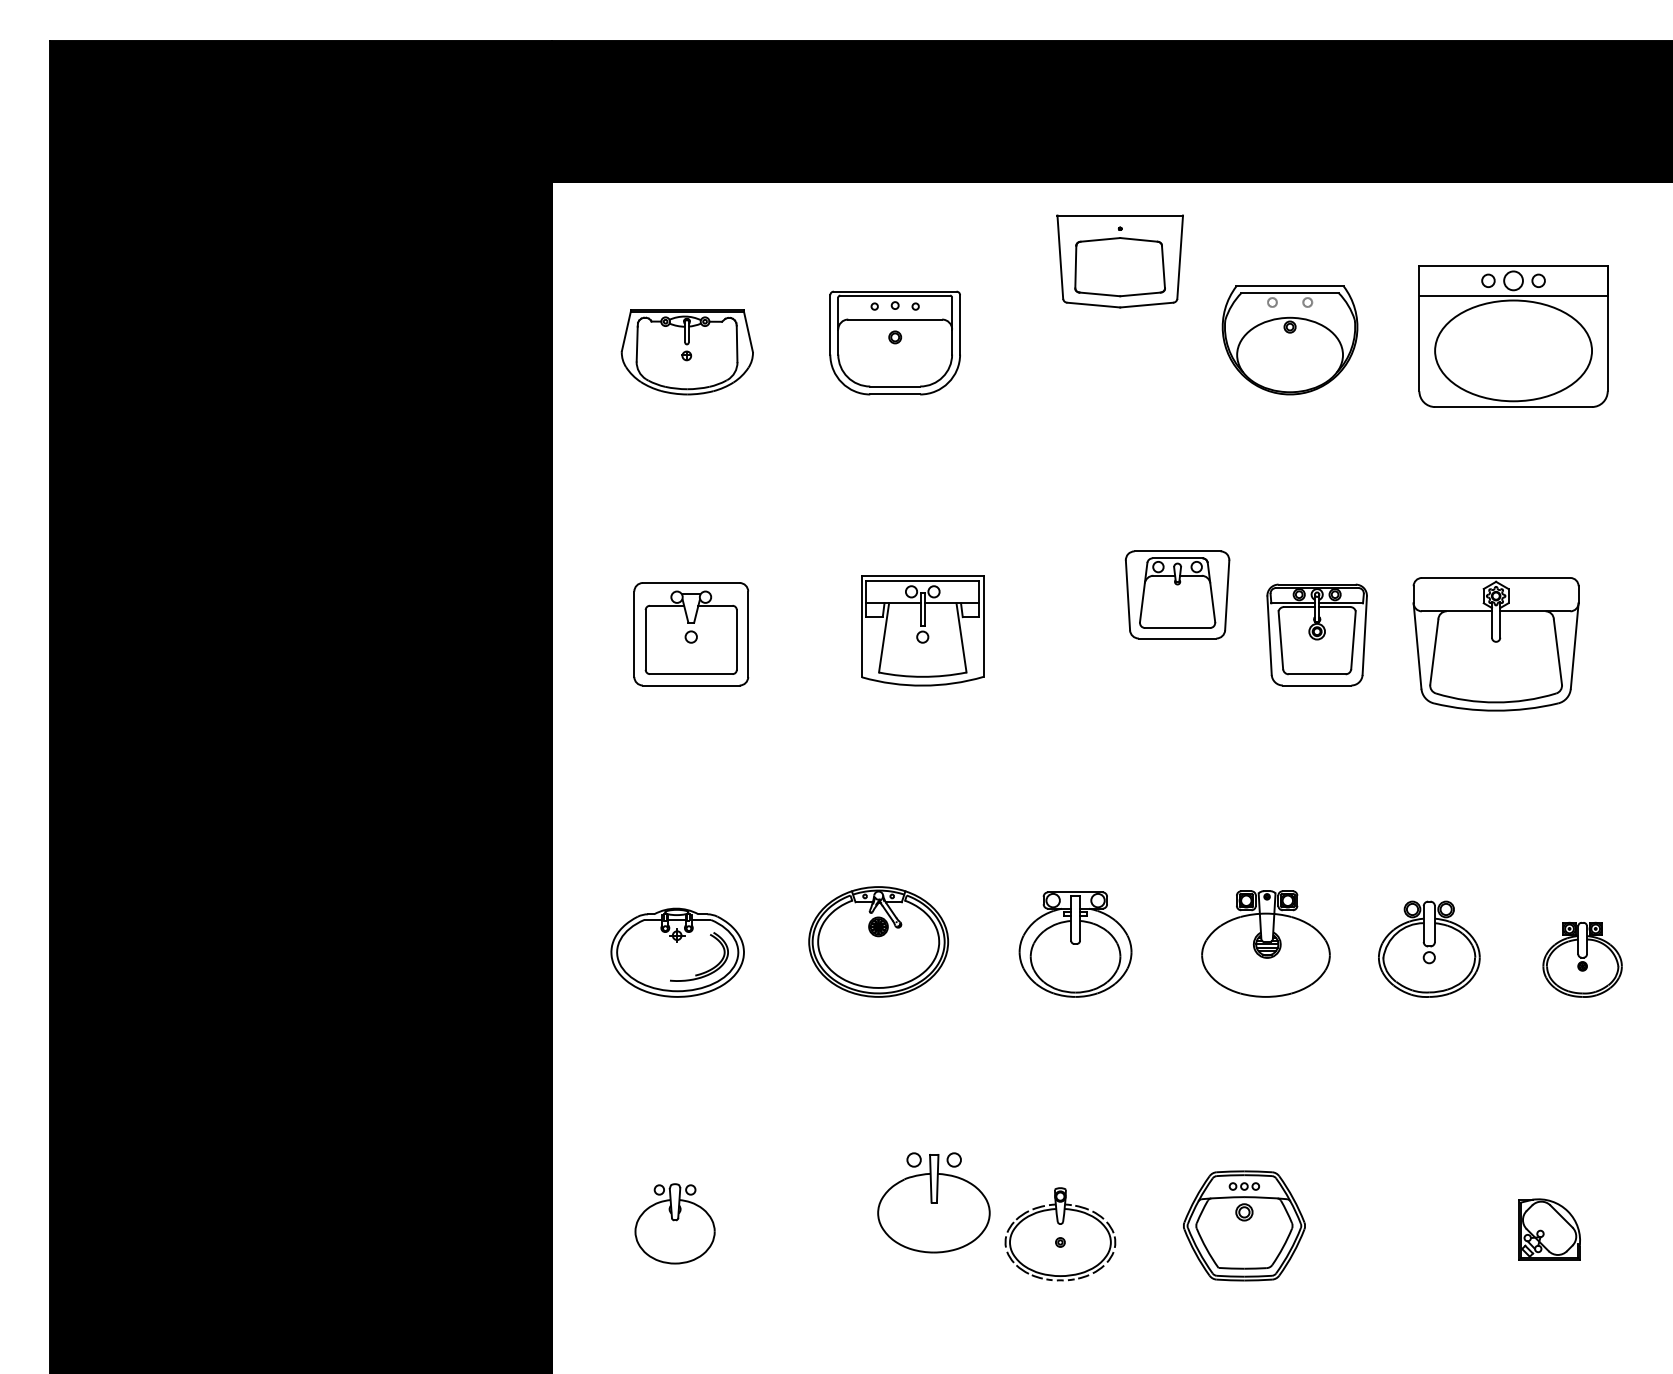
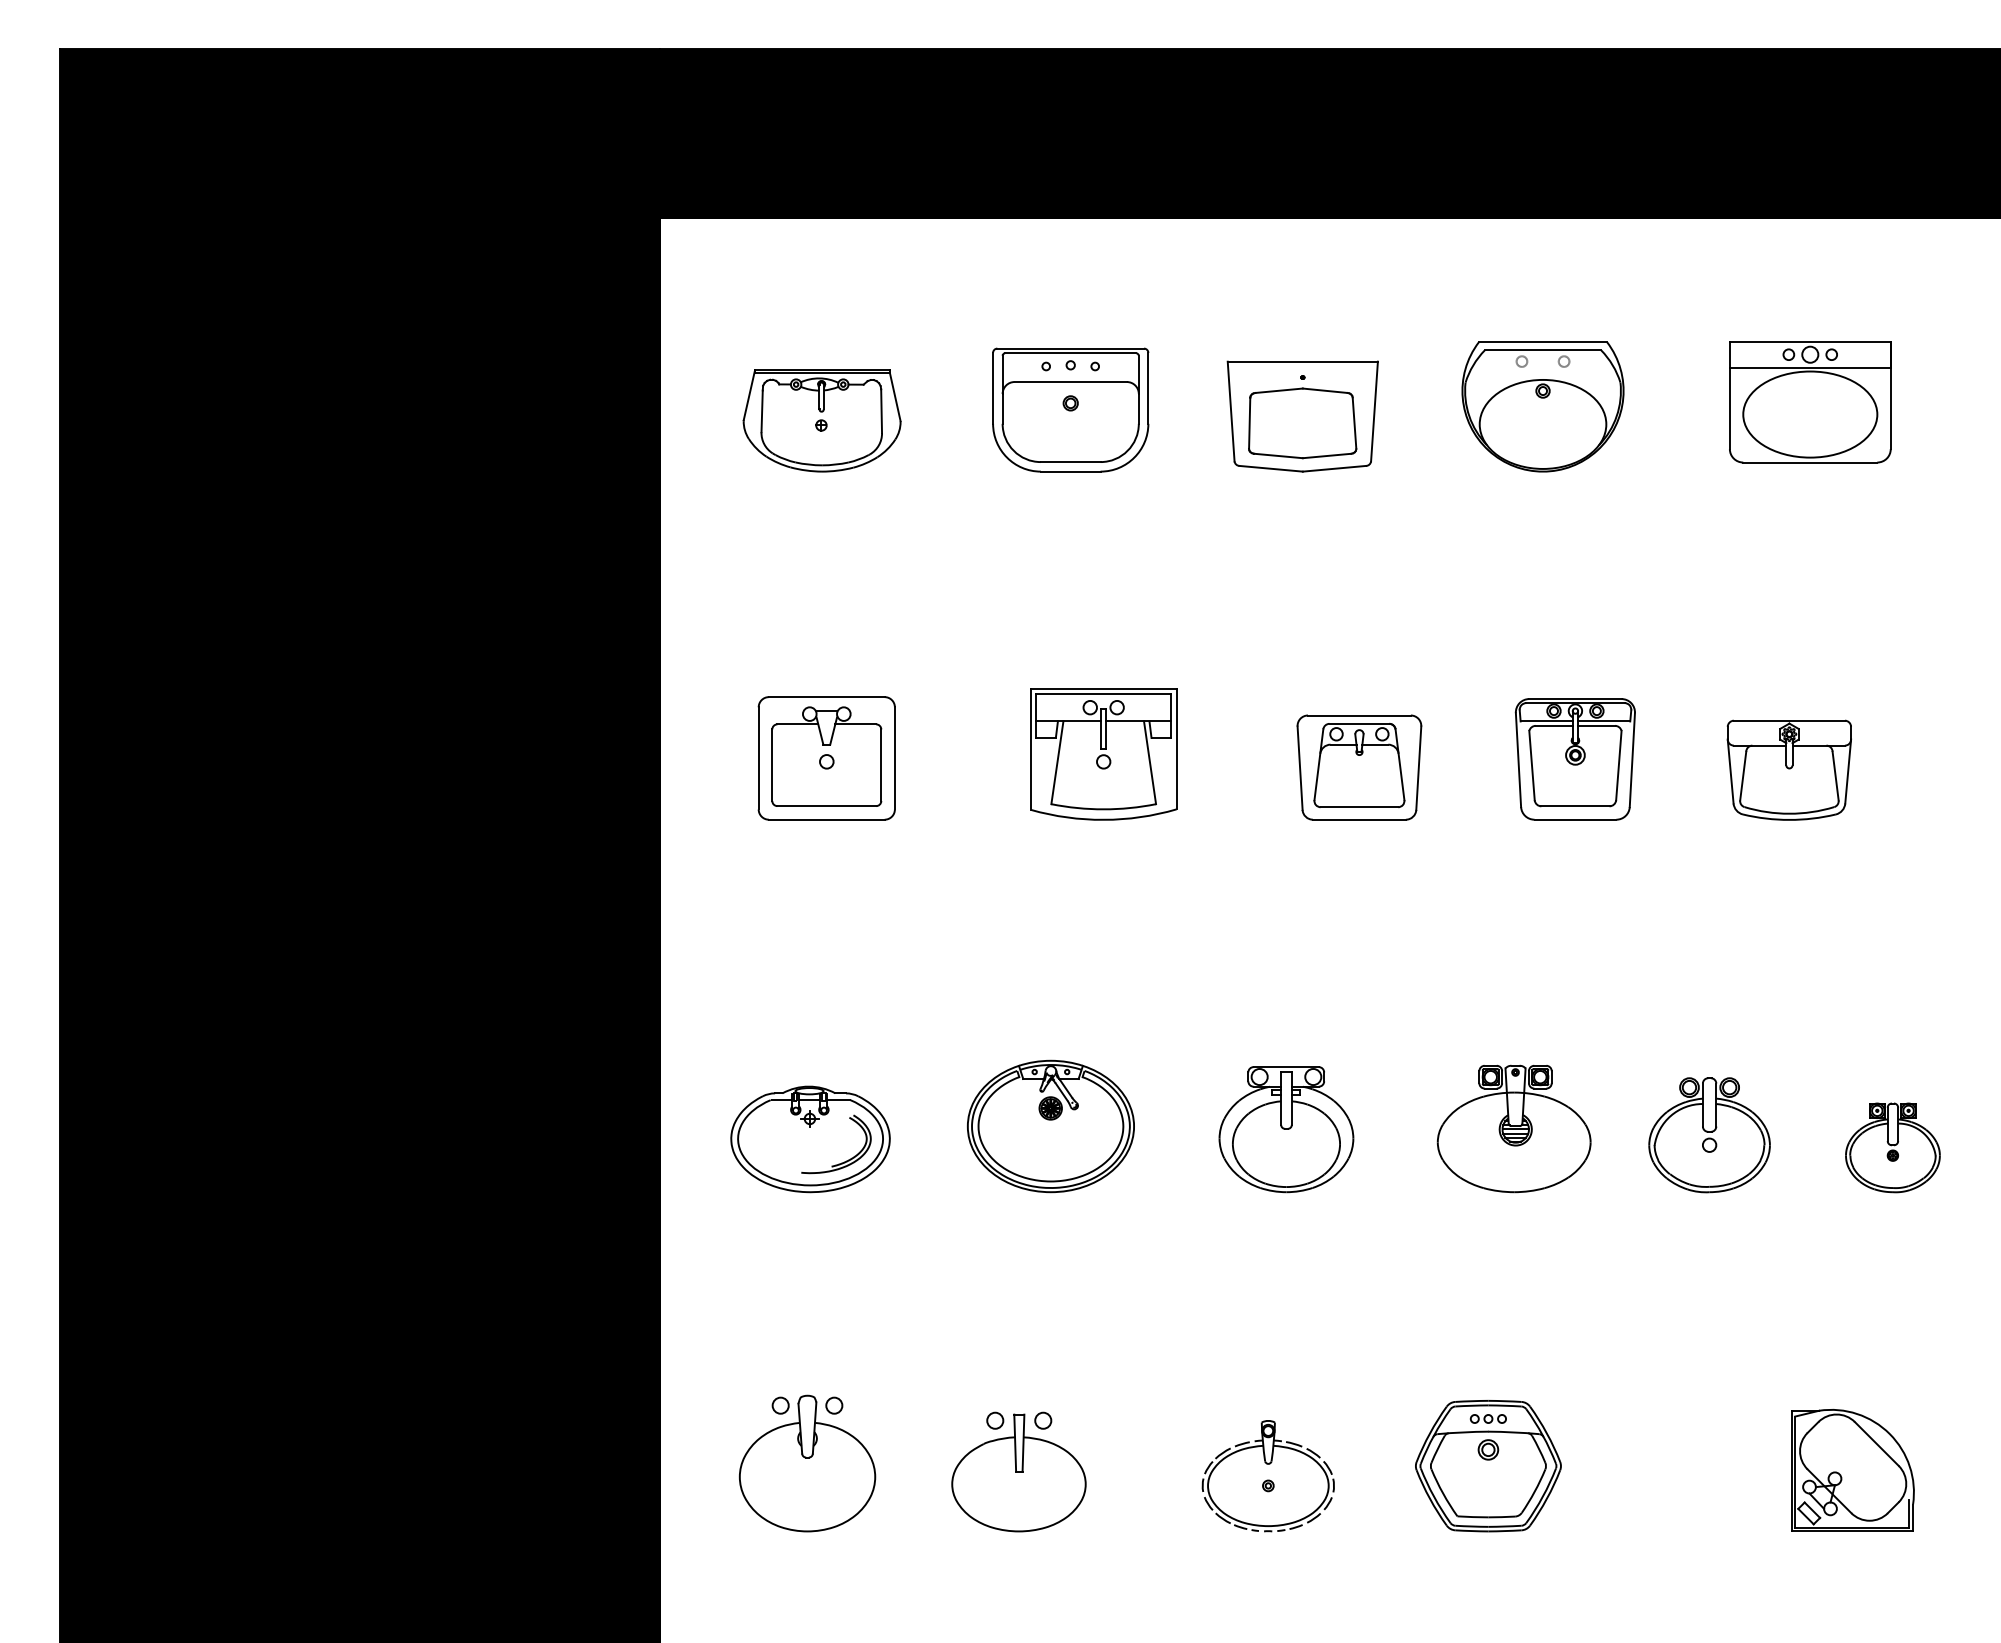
part: (1119, 261) -> (1301, 416), moved
part: (1513, 336) -> (1810, 402), size x0.71
part: (1177, 594) -> (1359, 767), moved
part: (1495, 643) -> (1788, 769), size x0.62
part: (933, 1202) -> (1018, 1471), moved
part: (674, 1223) -> (806, 1463), size x1.43
part: (1549, 1229) -> (1853, 1470), size x1.67

